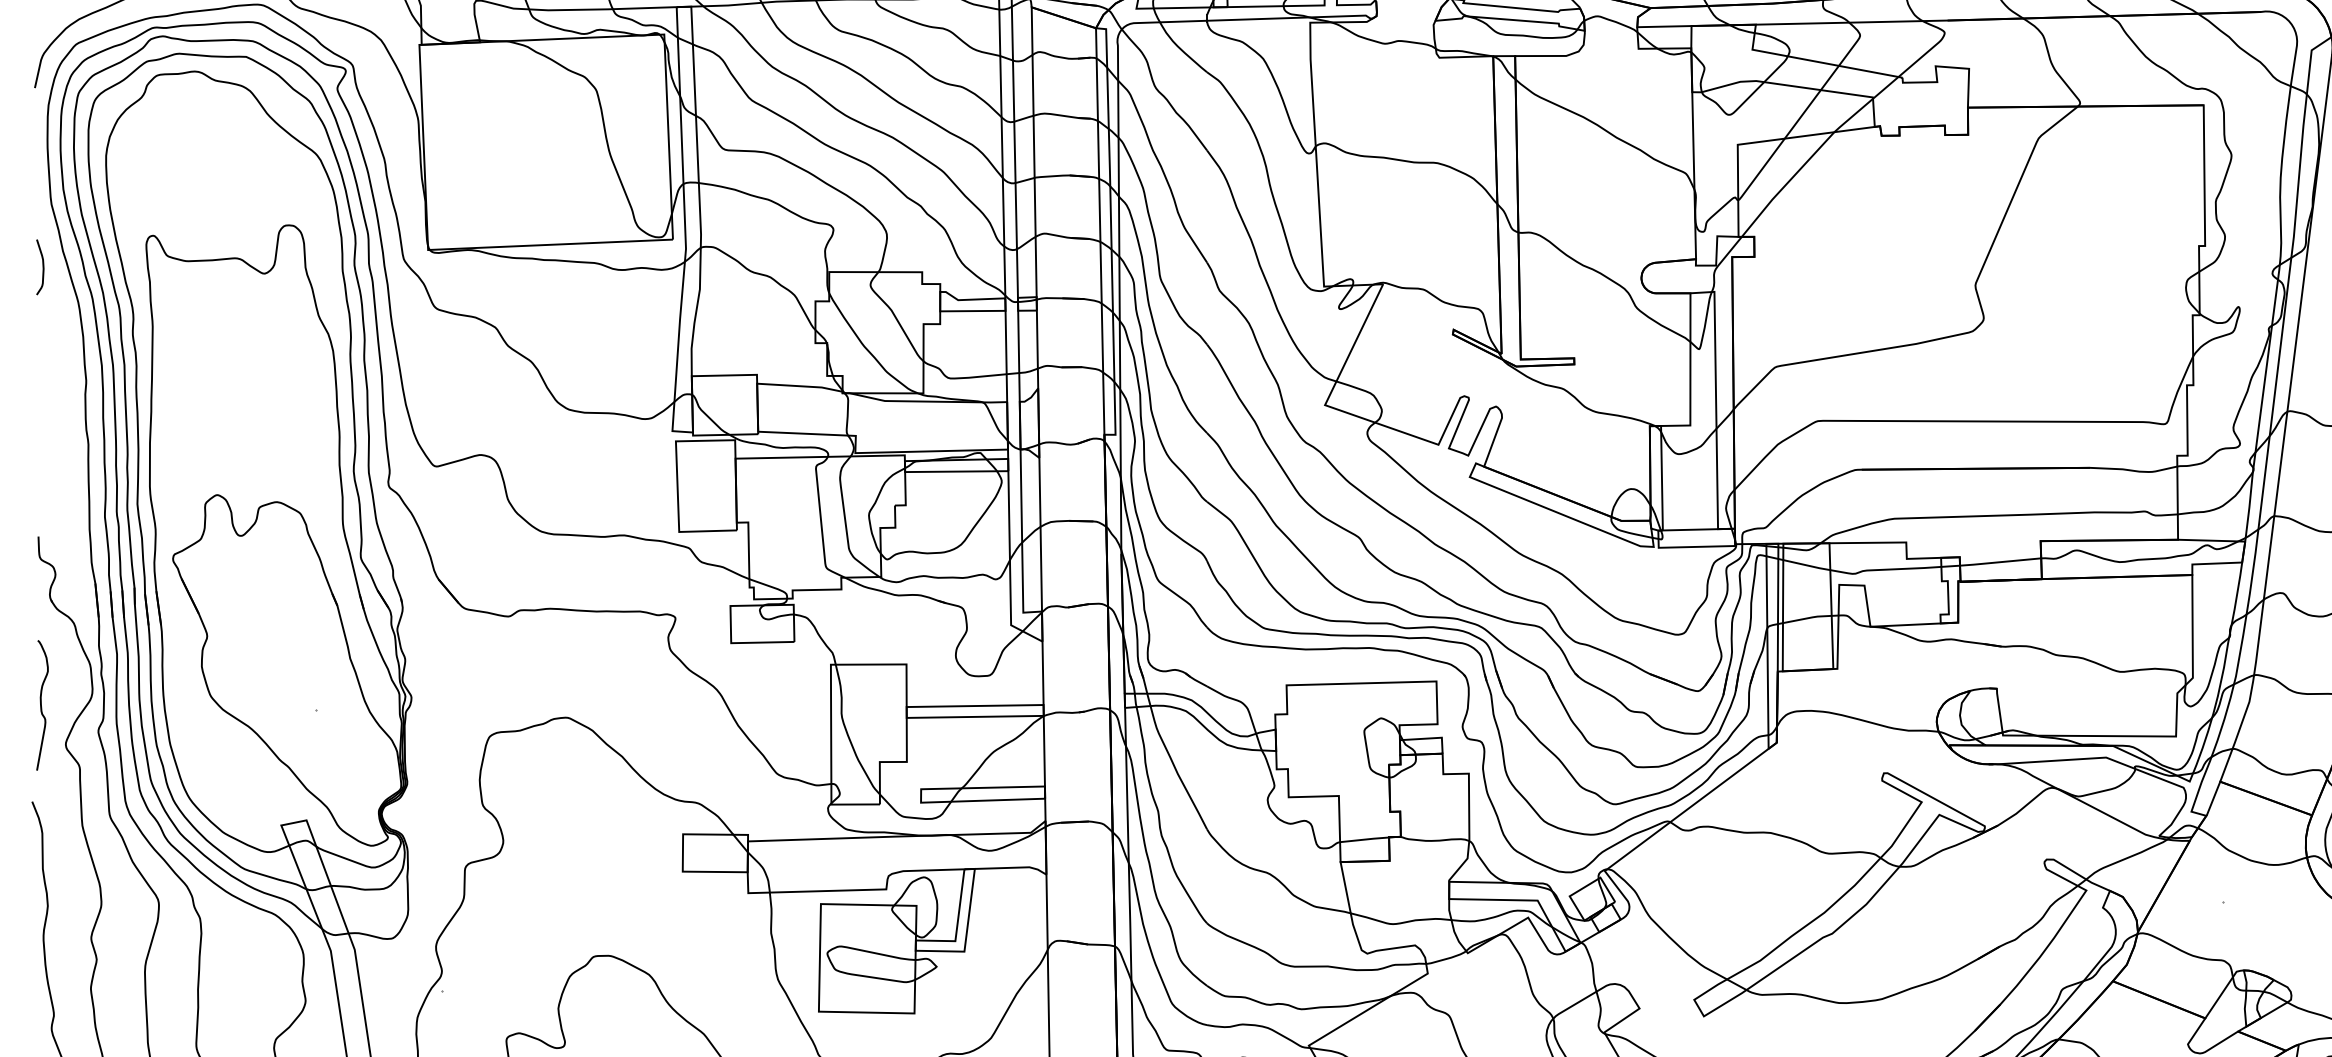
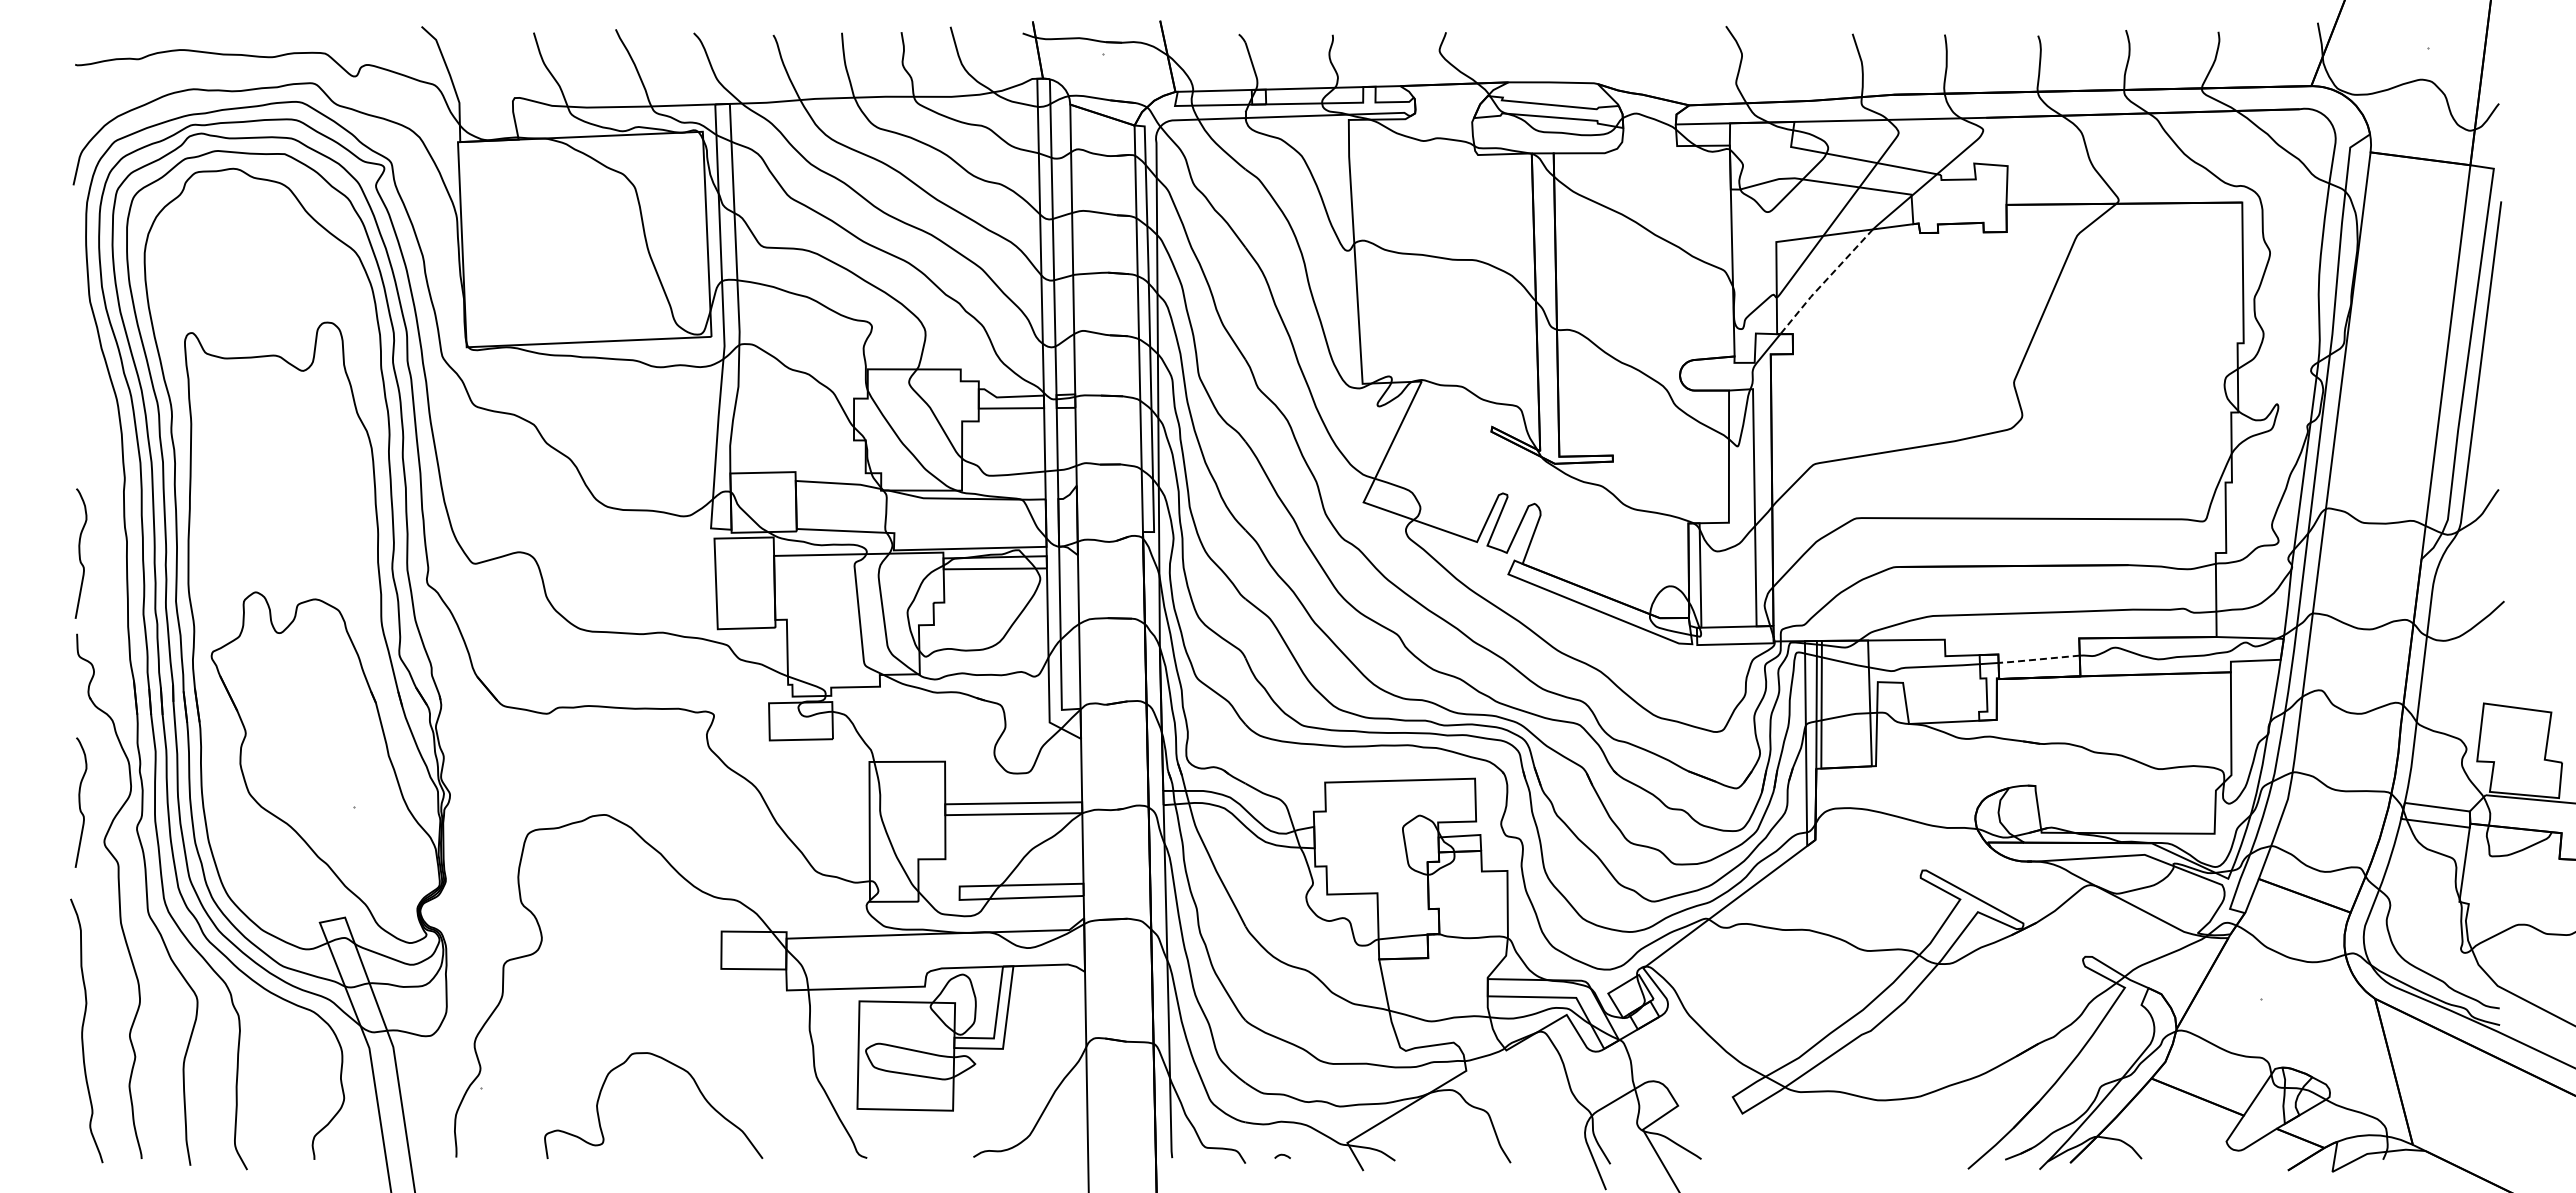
line: (1786, 184) -> (1825, 281), solid -> dashed
curve: (42, 267) -> (81, 364), removed
curve: (41, 456) -> (80, 553), added
line: (1999, 562) -> (2038, 659), solid -> dashed

